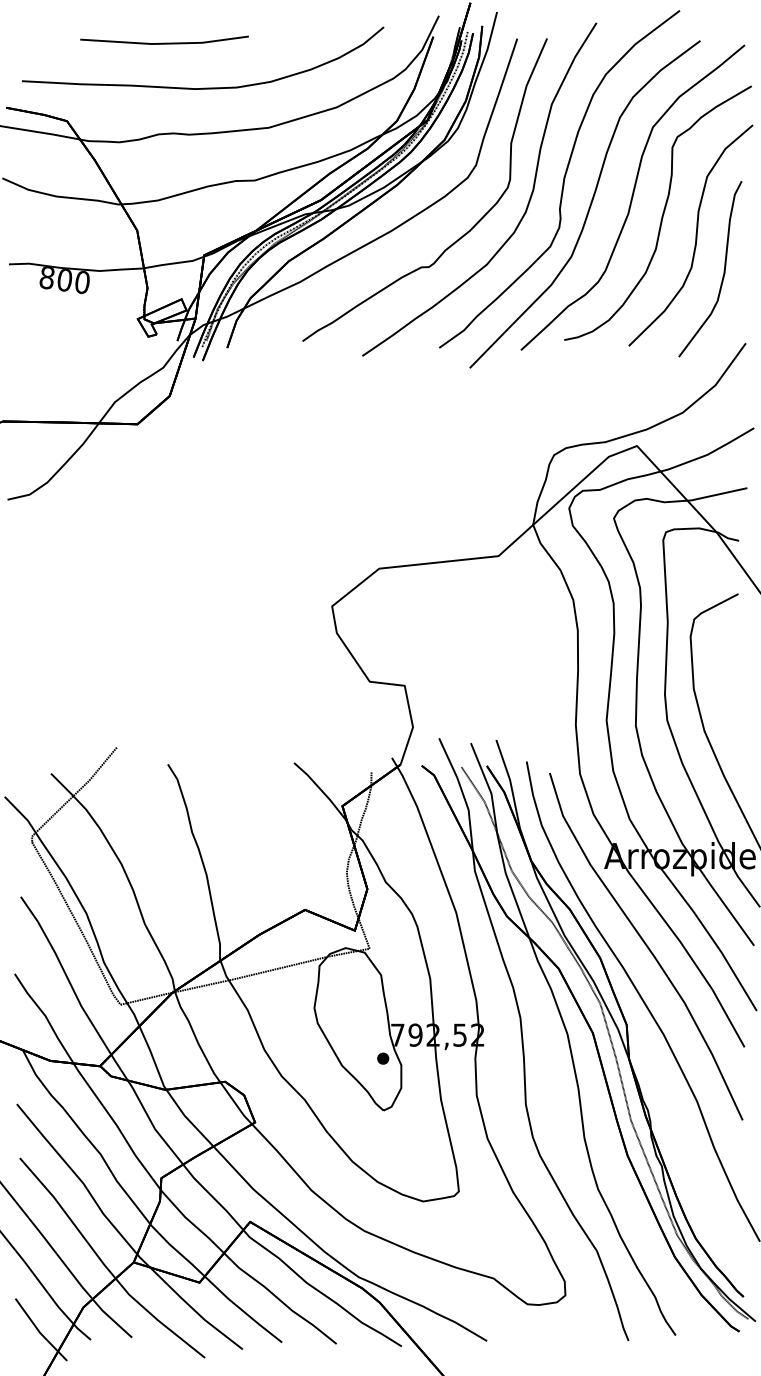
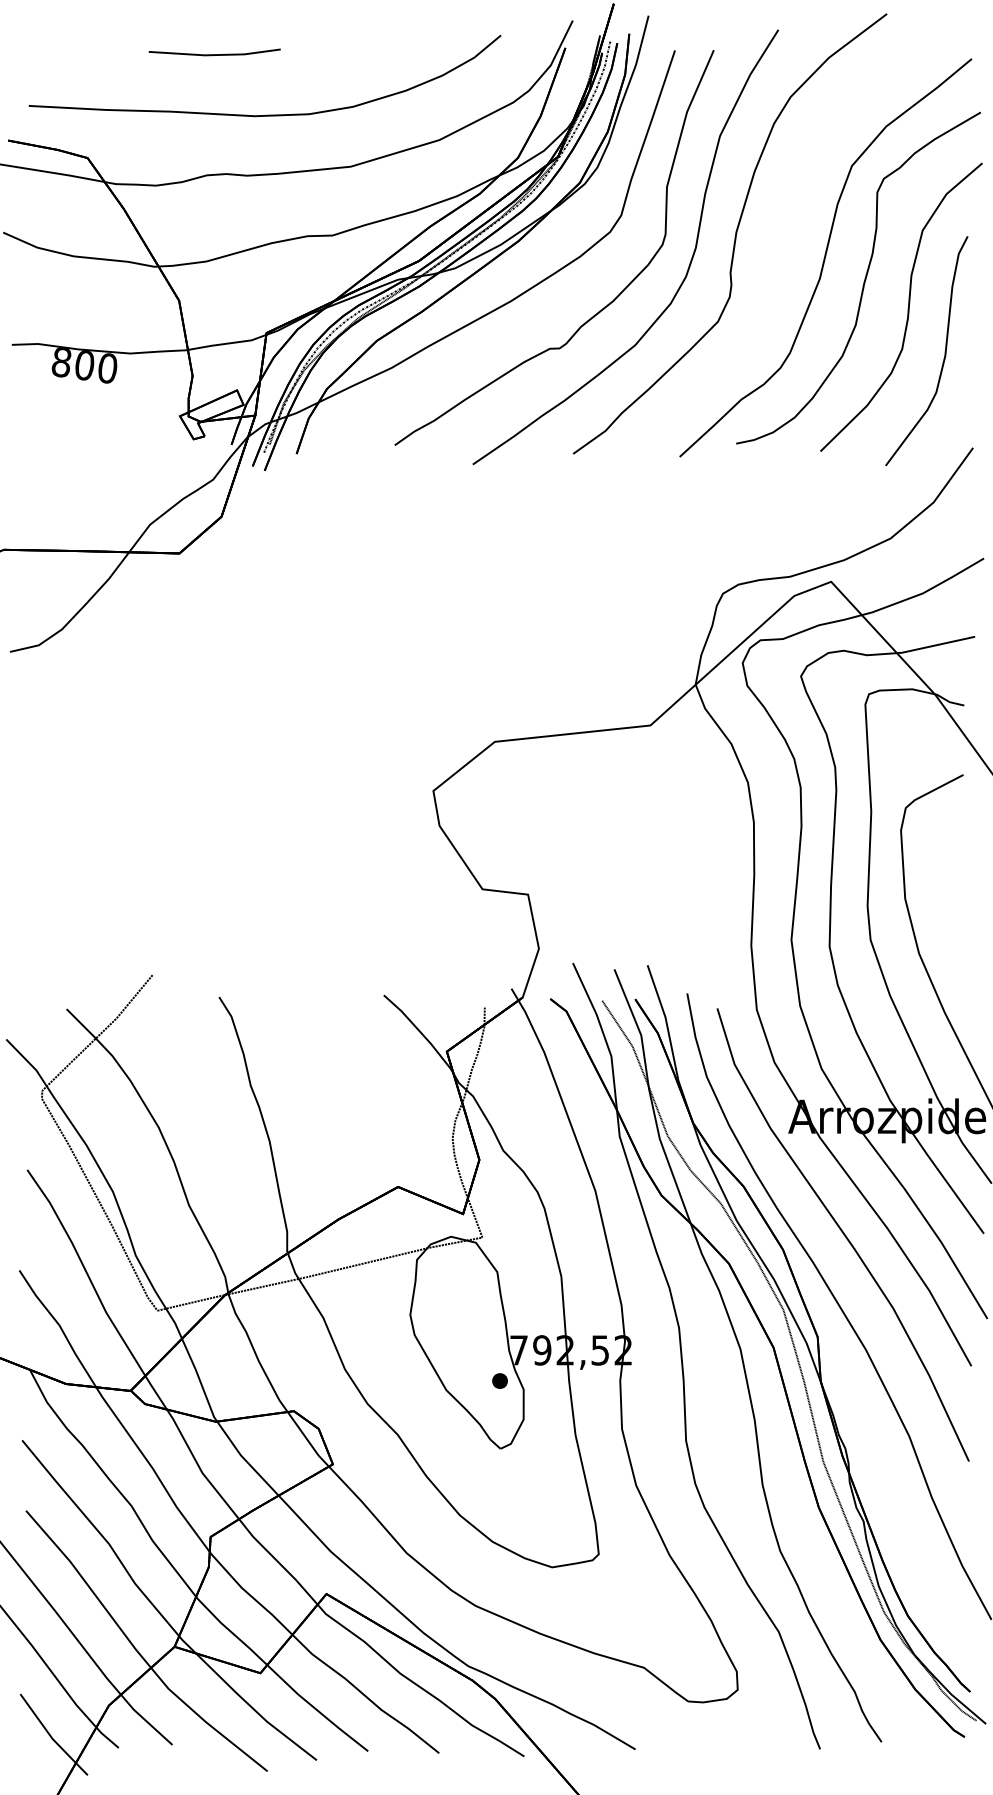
part: (164, 39) -> (214, 51), size x0.6
part: (584, 204) -> (762, 266), removed

